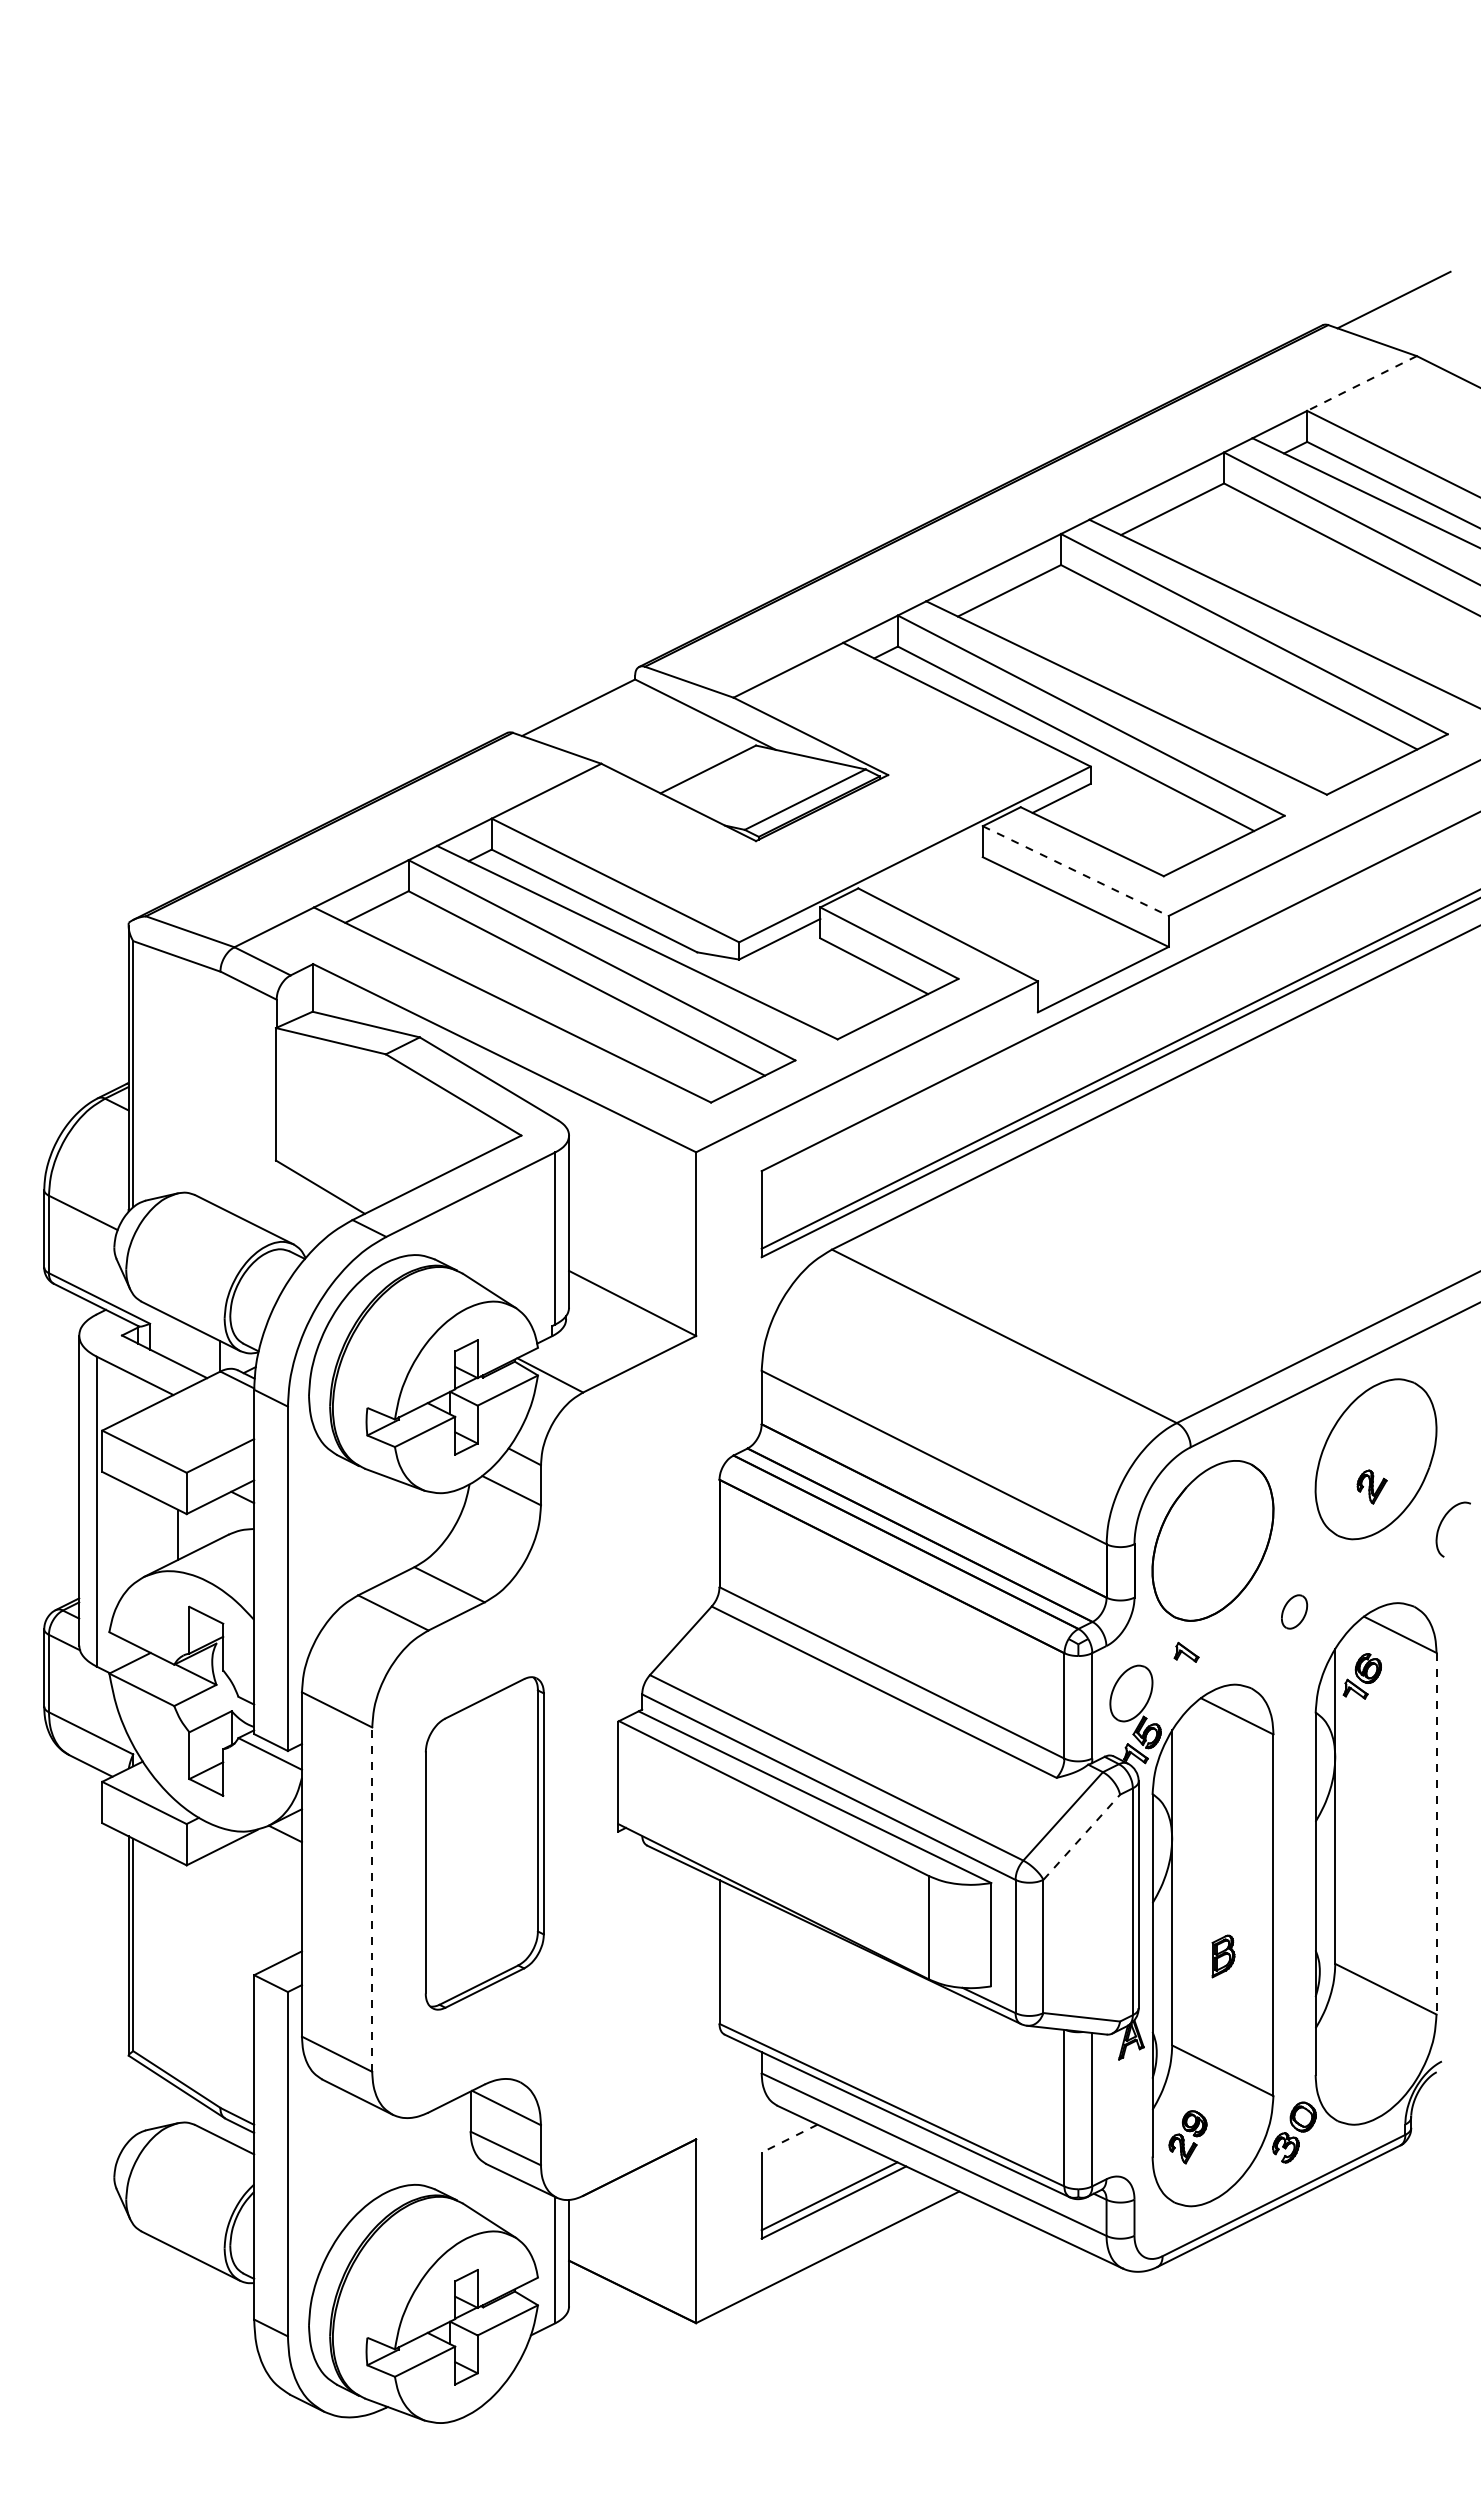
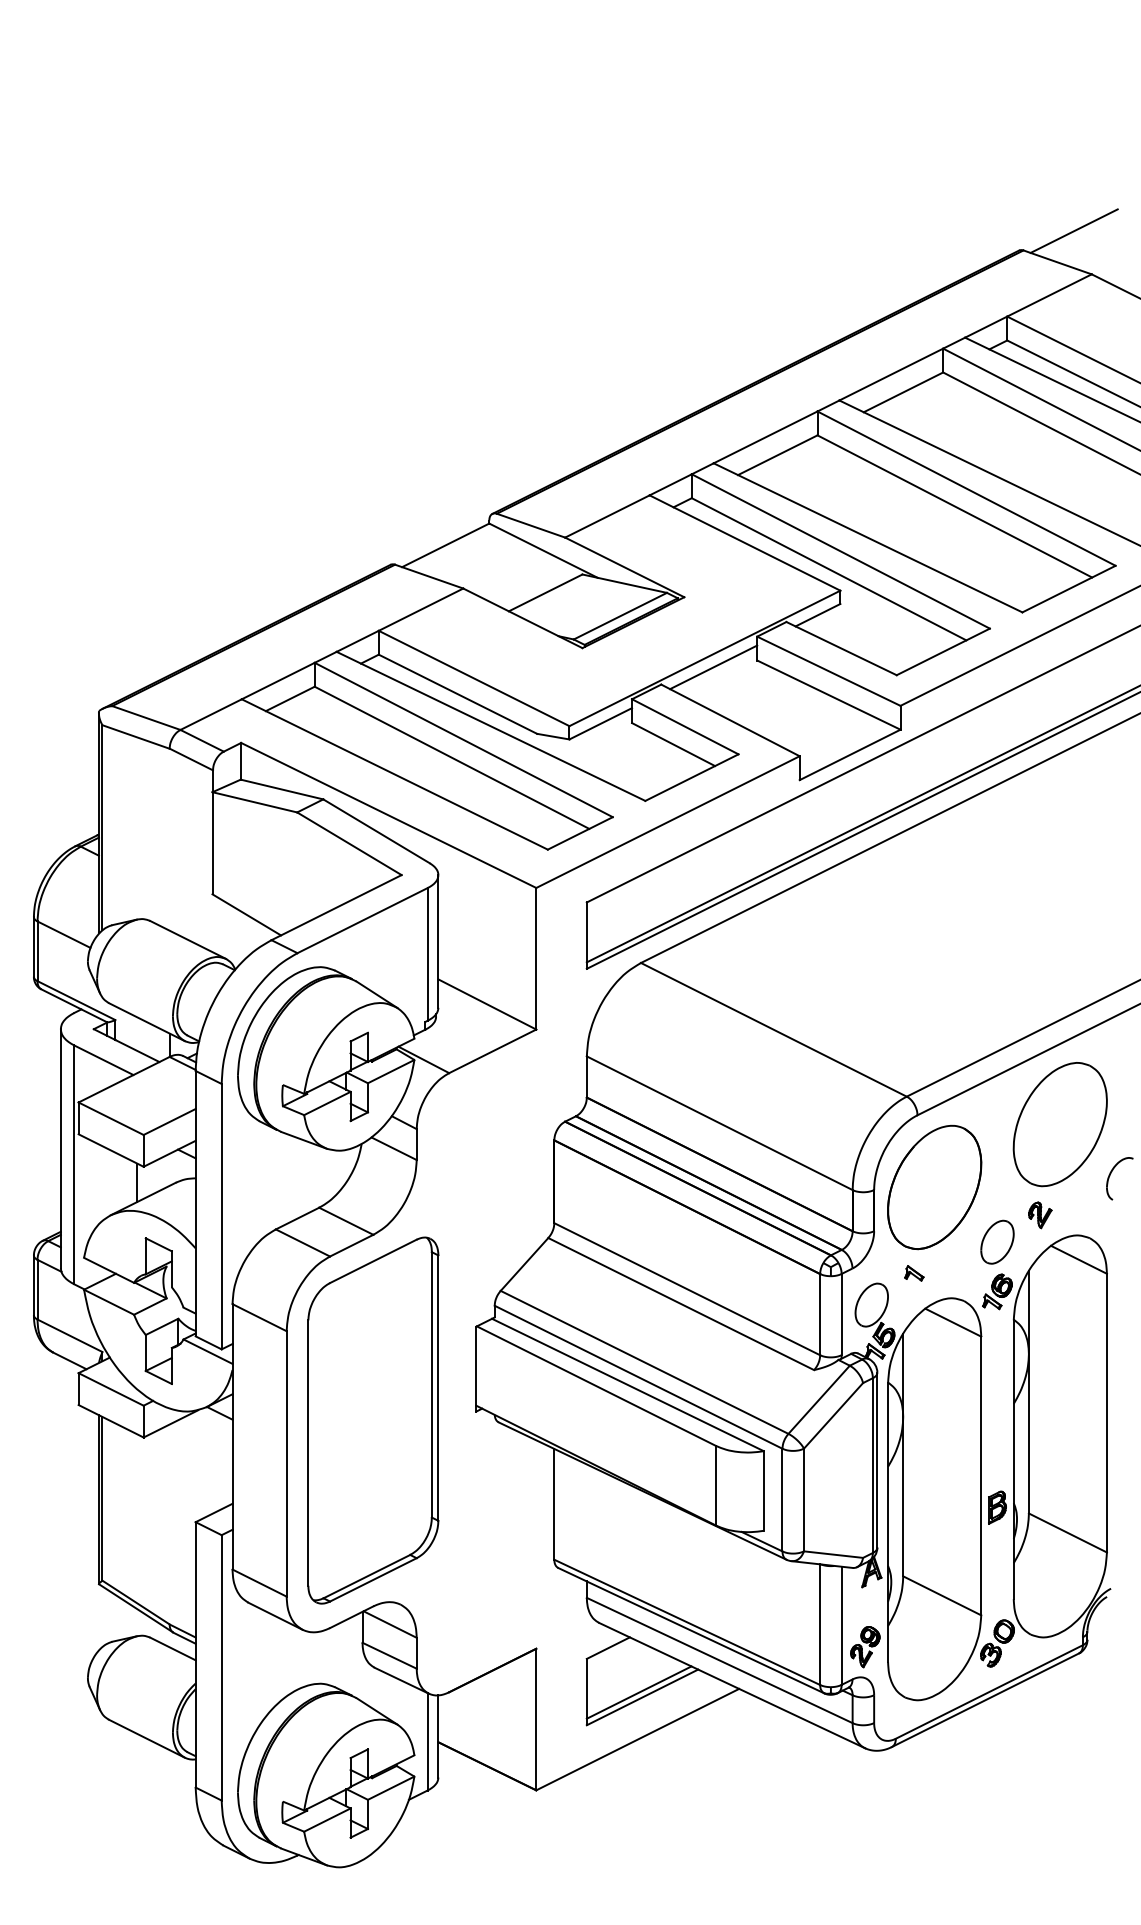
line: (1361, 383) -> (1049, 295), dashed -> solid
line: (925, 865) -> (713, 666), added
line: (1076, 871) -> (829, 671), dashed -> solid
part: (1371, 1486) -> (1039, 1214), moved
part: (1294, 1611) -> (997, 1241), size x1.67
part: (1361, 1676) -> (996, 1291), moved
line: (1436, 1833) -> (1106, 1412), dashed -> solid
line: (1082, 1836) -> (834, 1415), dashed -> solid
part: (484, 1843) -> (373, 1420), size x1.43
line: (372, 1899) -> (286, 1463), dashed -> solid
part: (1223, 1956) -> (997, 1507), moved
part: (1187, 2137) -> (864, 1647), moved
line: (789, 2138) -> (608, 1648), dashed -> solid

